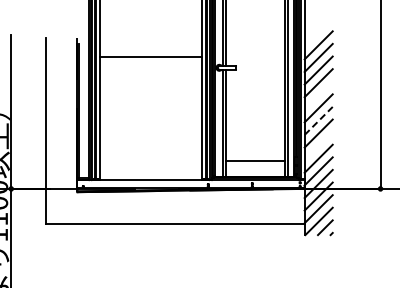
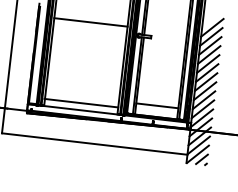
line: (318, 95) -> (208, 63), added
line: (318, 120) -> (205, 81), dashed -> solid
line: (318, 146) -> (203, 100), added
line: (150, 169) -> (81, 103), added

